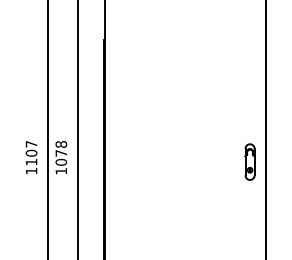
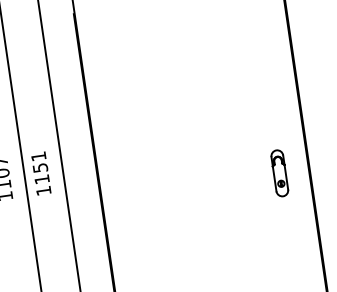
text: (61, 153) -> (40, 168), 1078 -> 1151
part: (249, 161) -> (278, 172), moved

